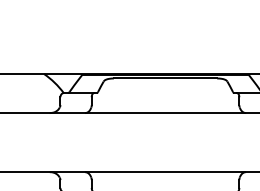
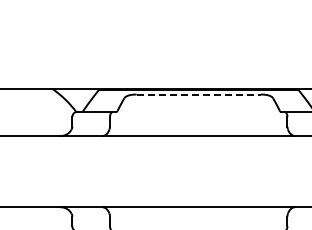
line: (166, 78) -> (199, 94), solid -> dashed

